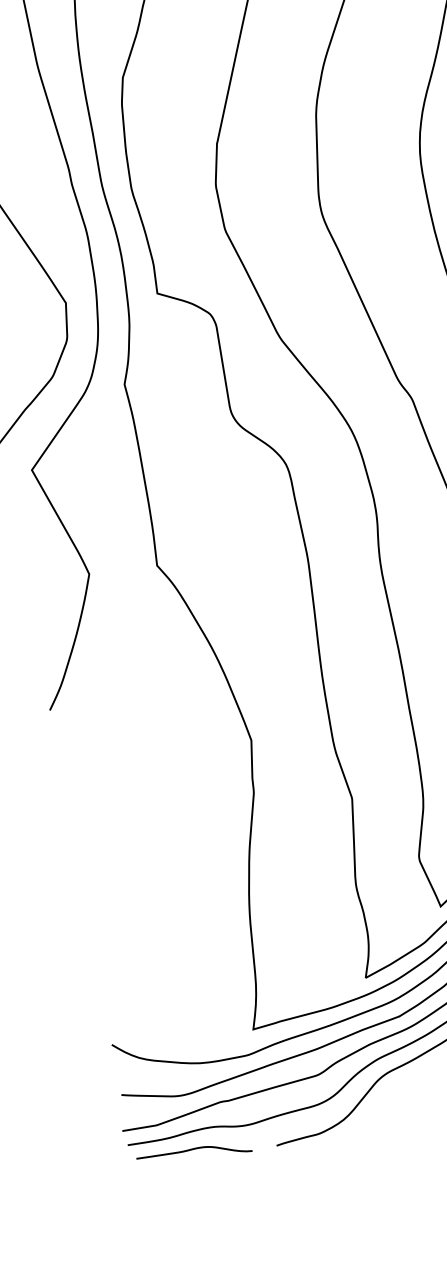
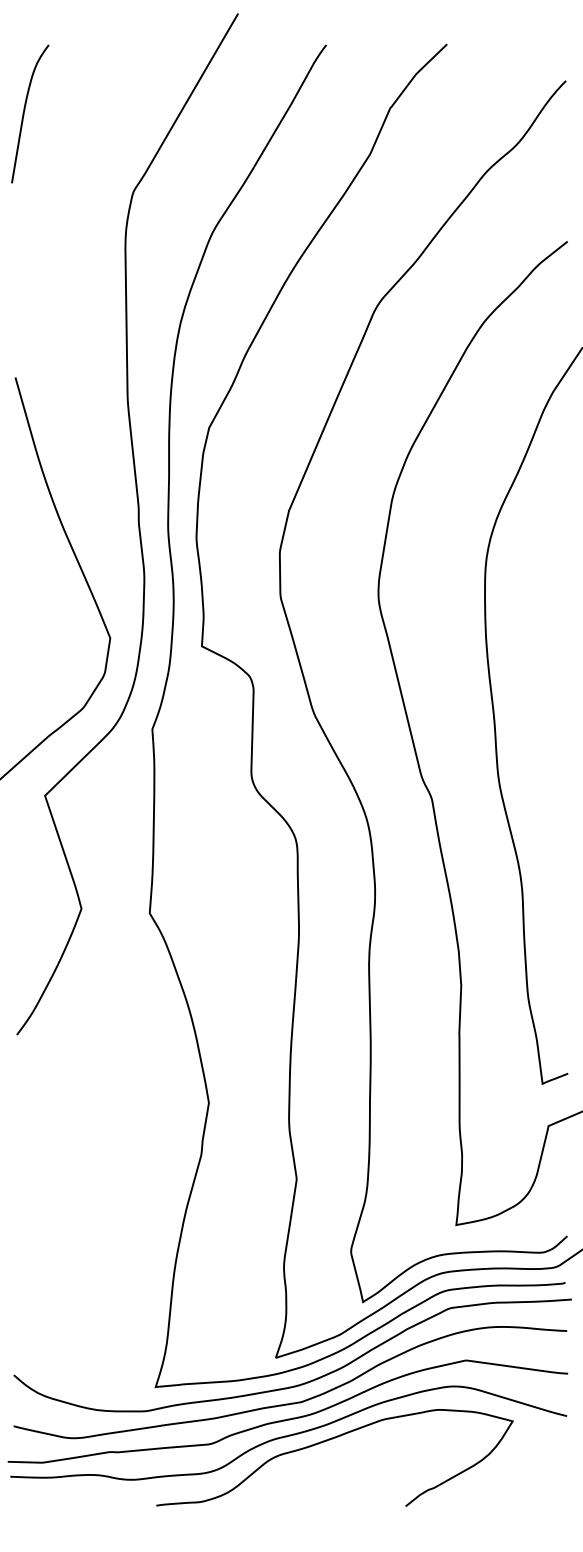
curve: (191, 1151) -> (71, 1494), removed

